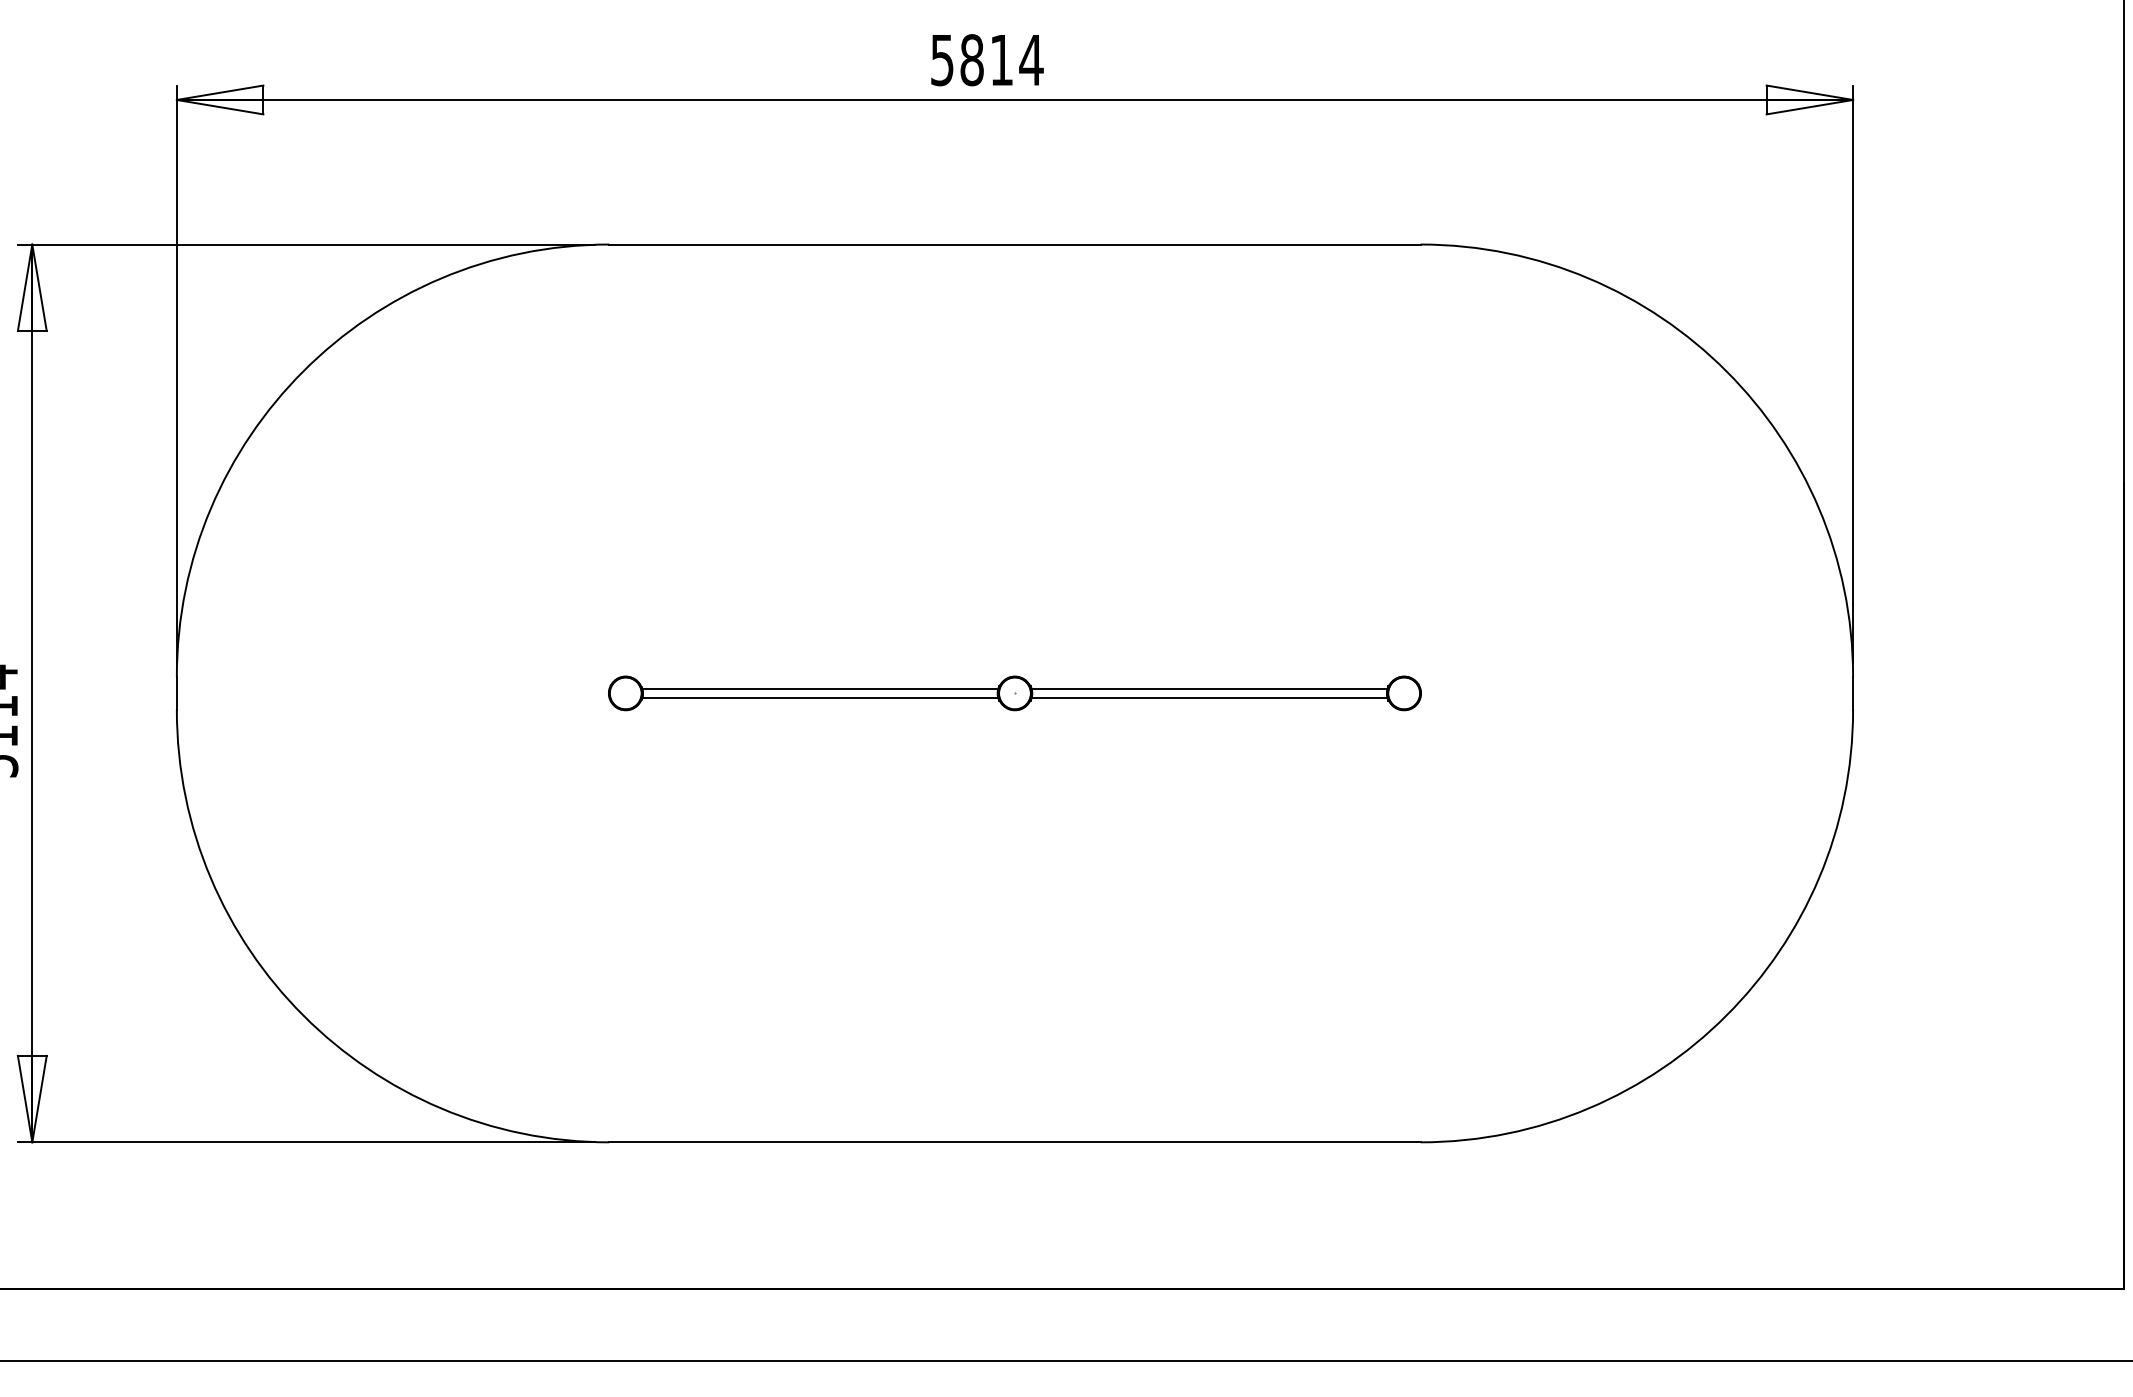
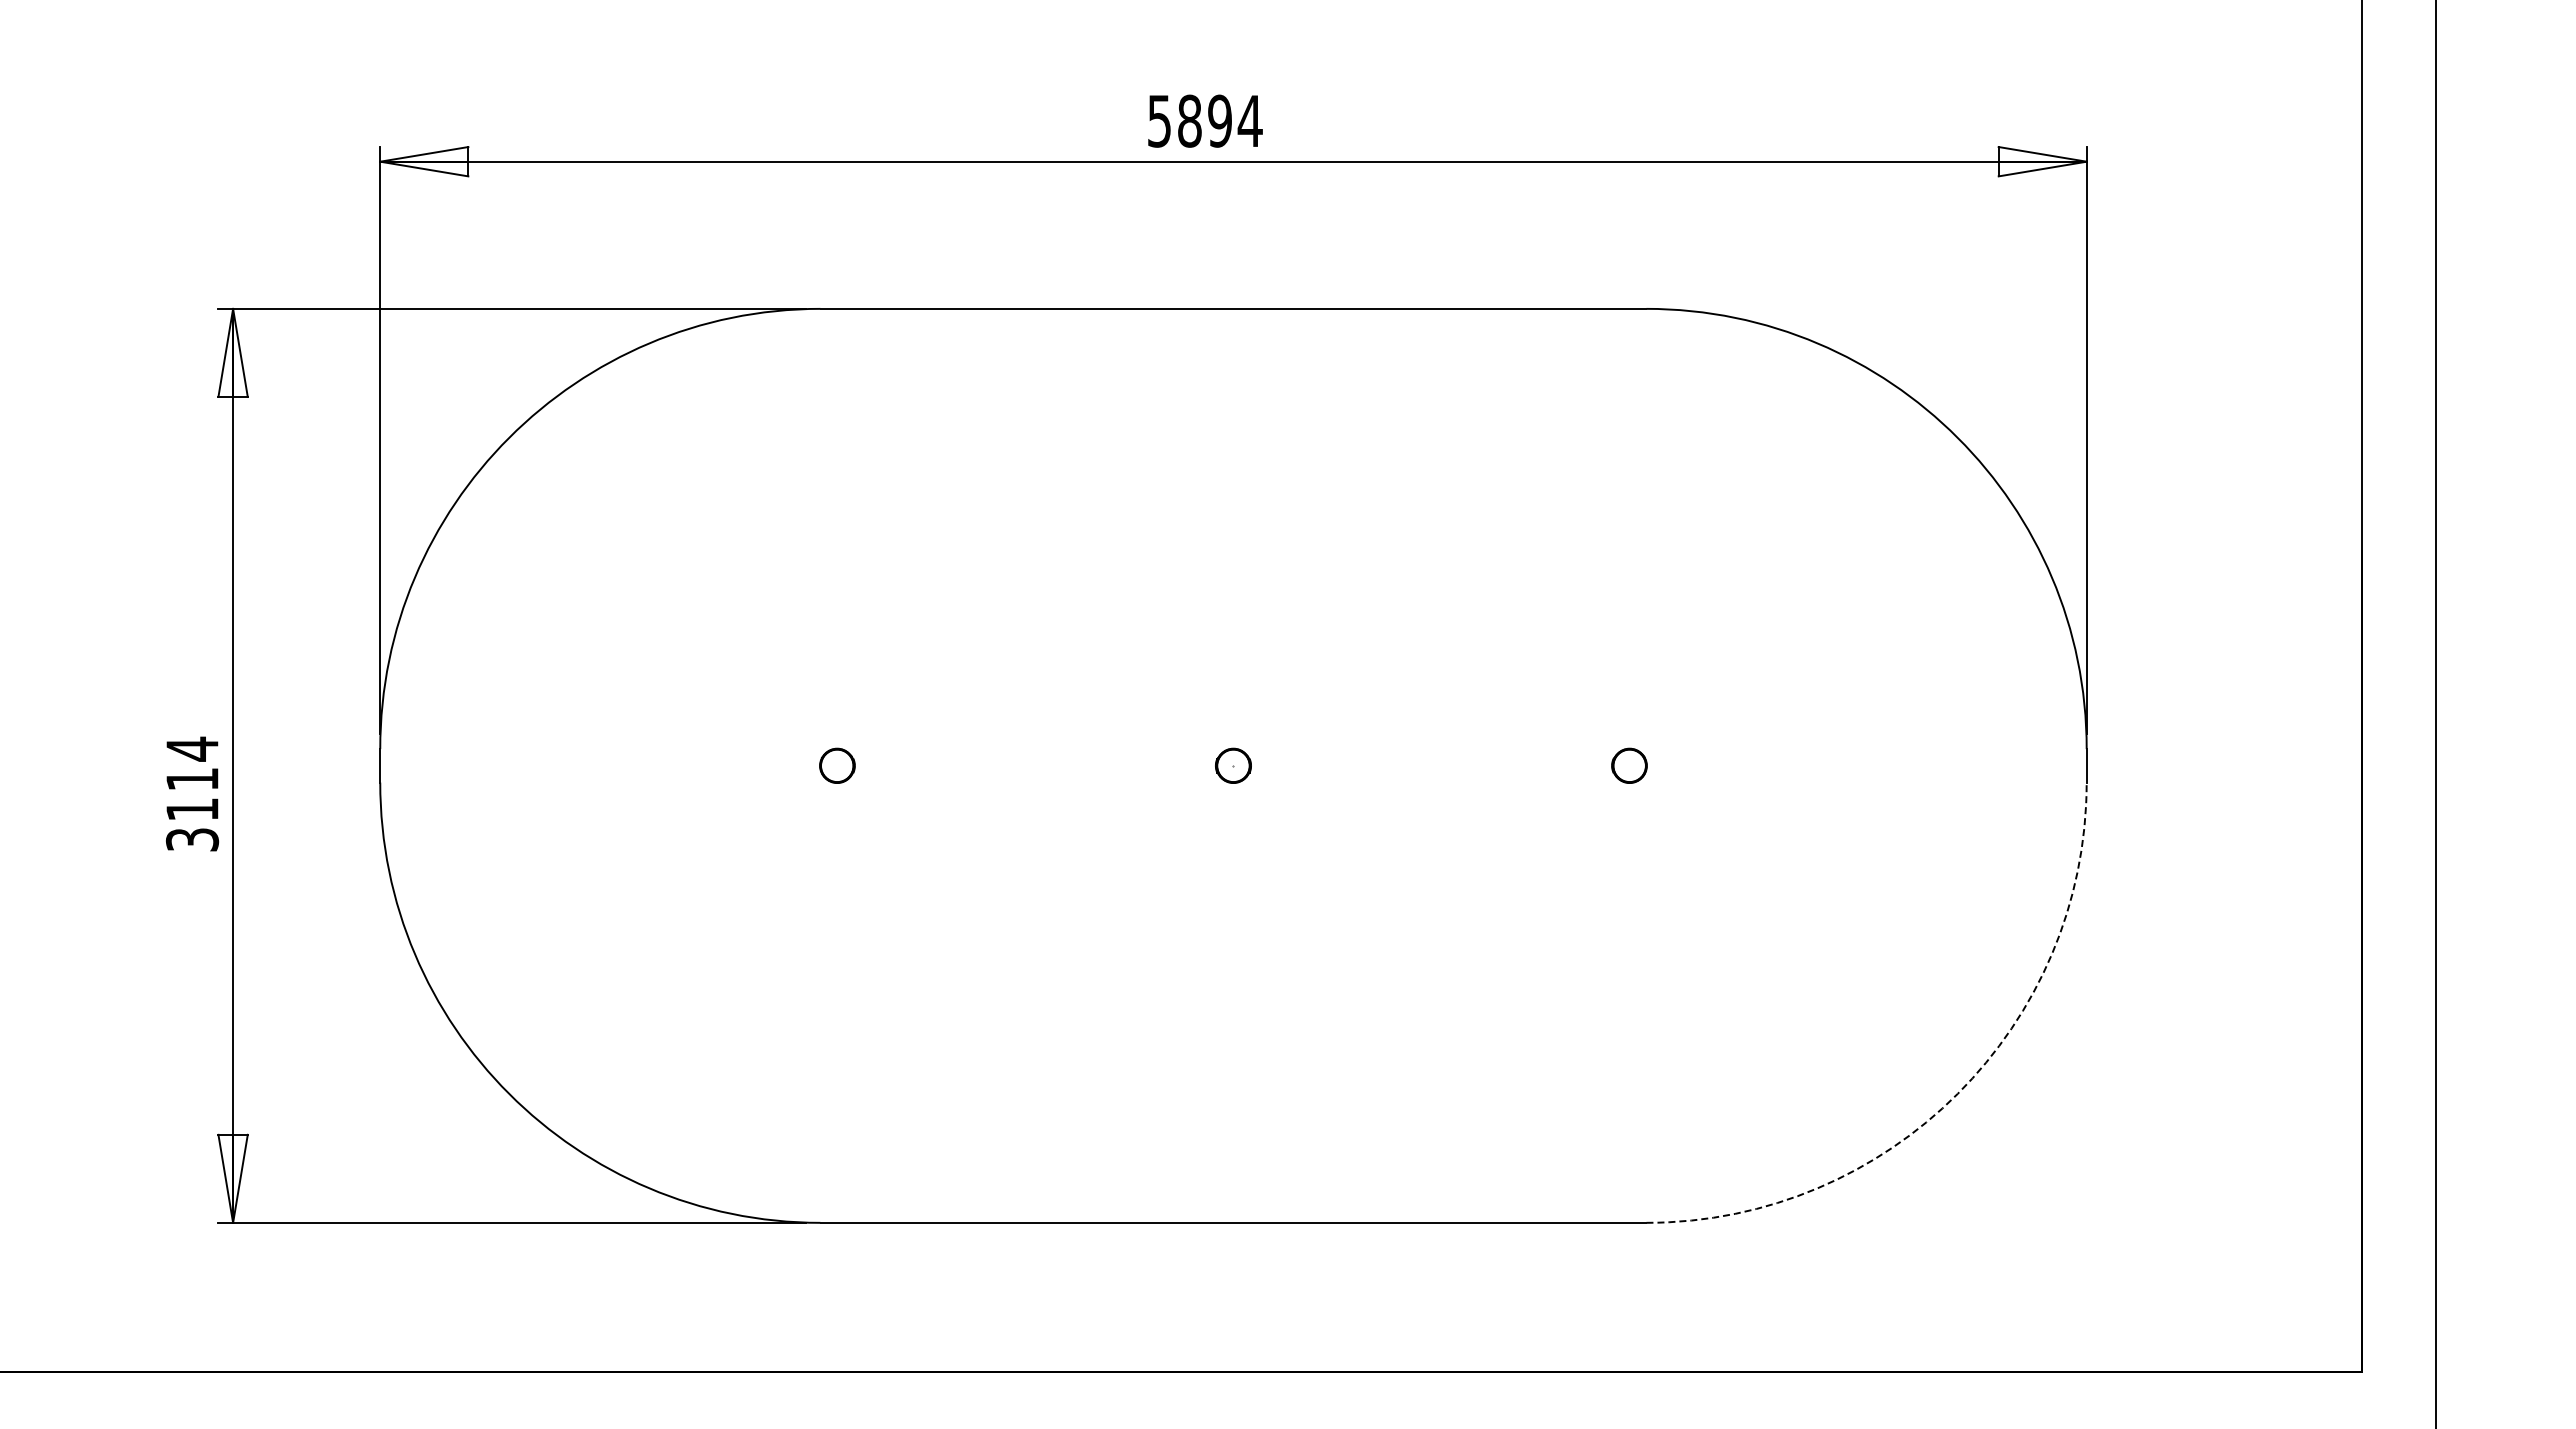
text: (1001, 59) -> (1219, 120), 5814 -> 5894
line: (820, 689) -> (1035, 761), removed
line: (1209, 689) -> (1431, 761), removed
line: (820, 697) -> (1035, 770), removed
line: (1209, 697) -> (1431, 770), removed
arc: (1726, 1015) -> (1957, 1093), solid -> dashed

